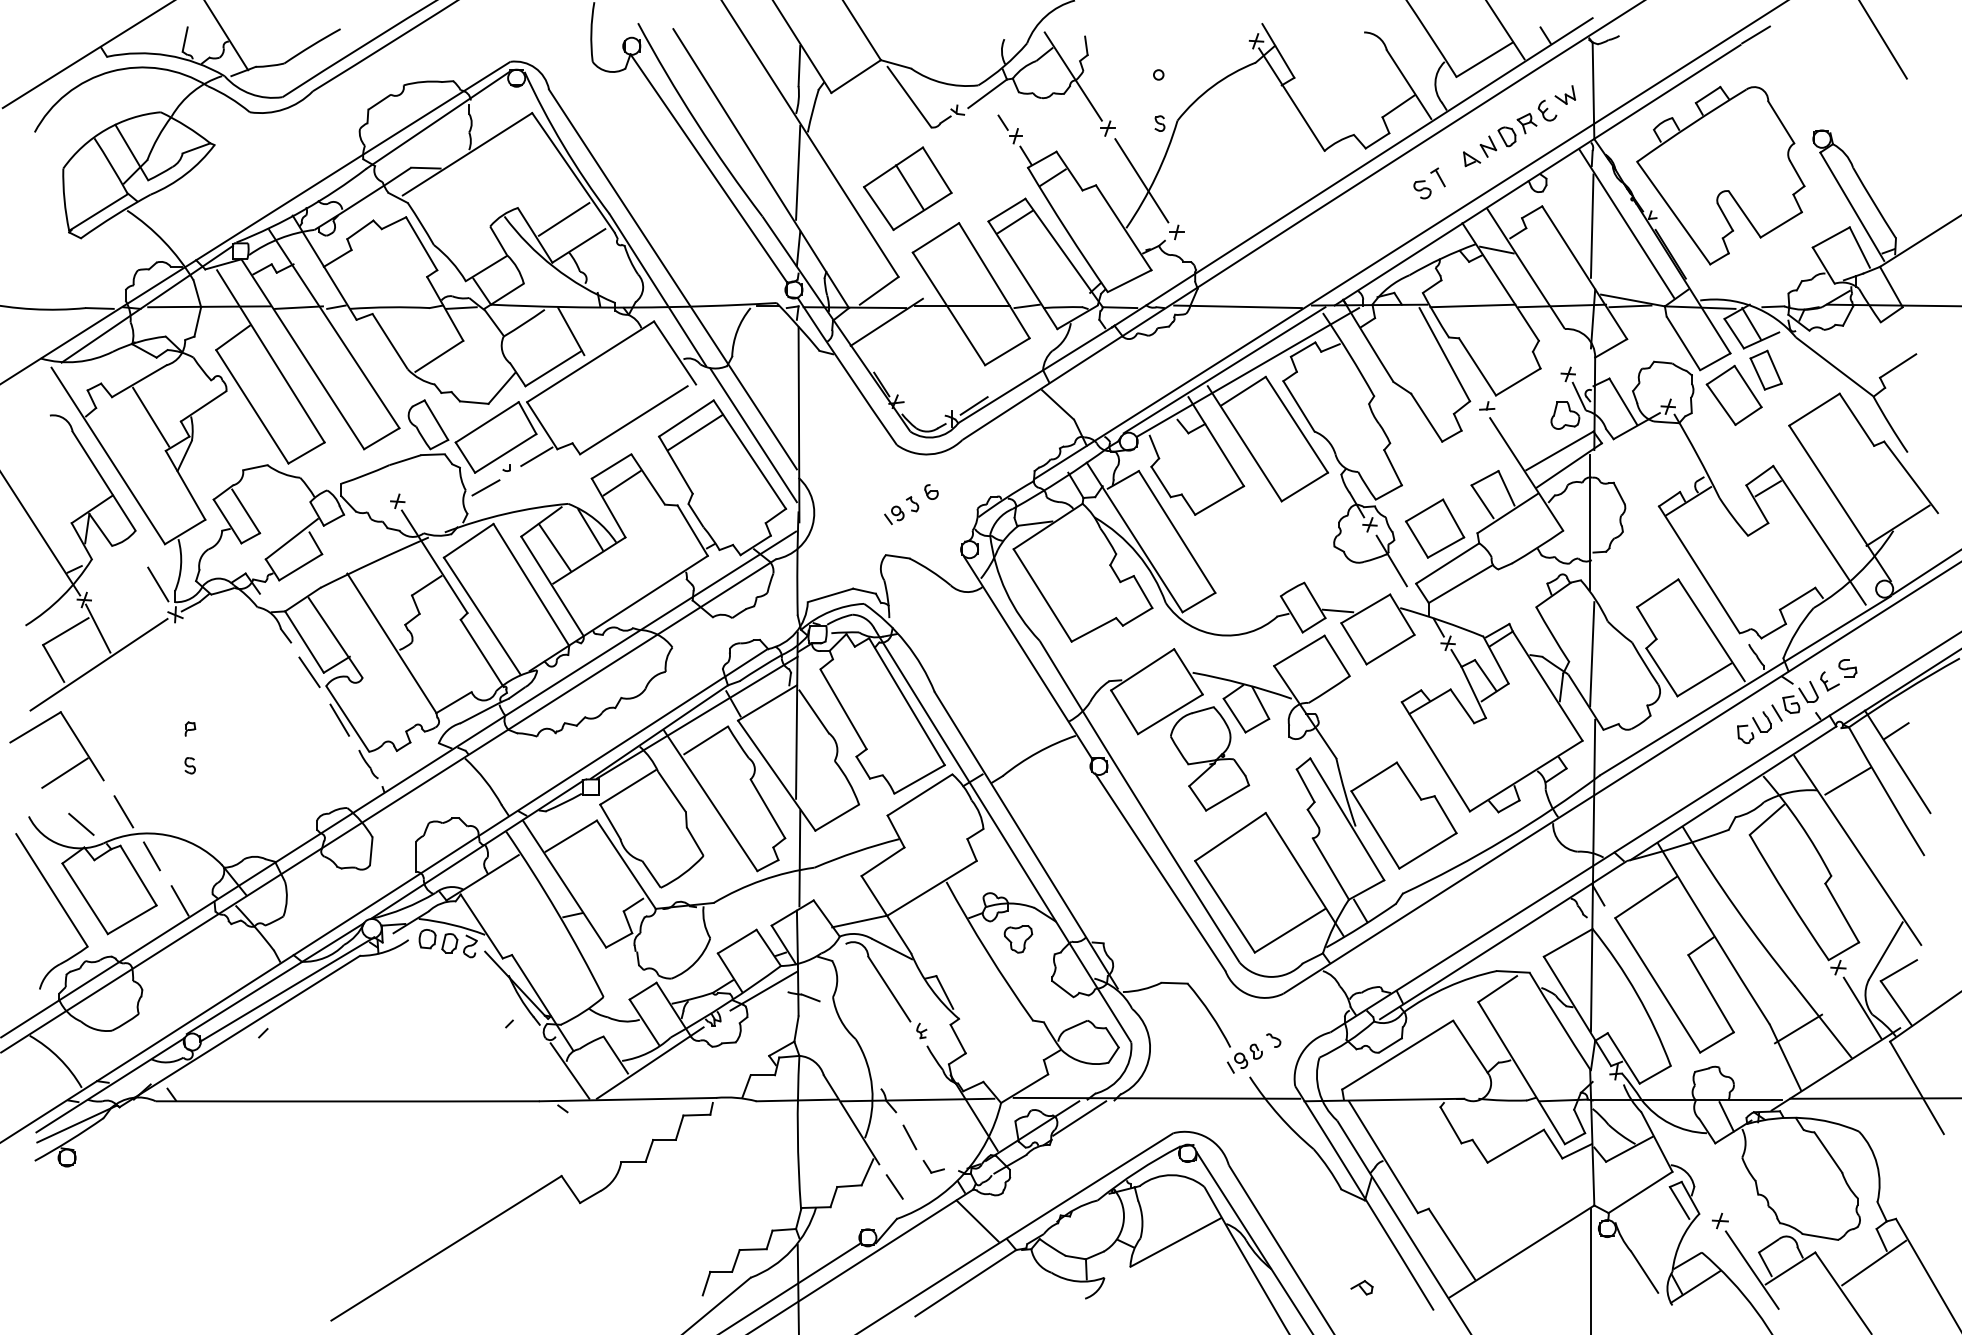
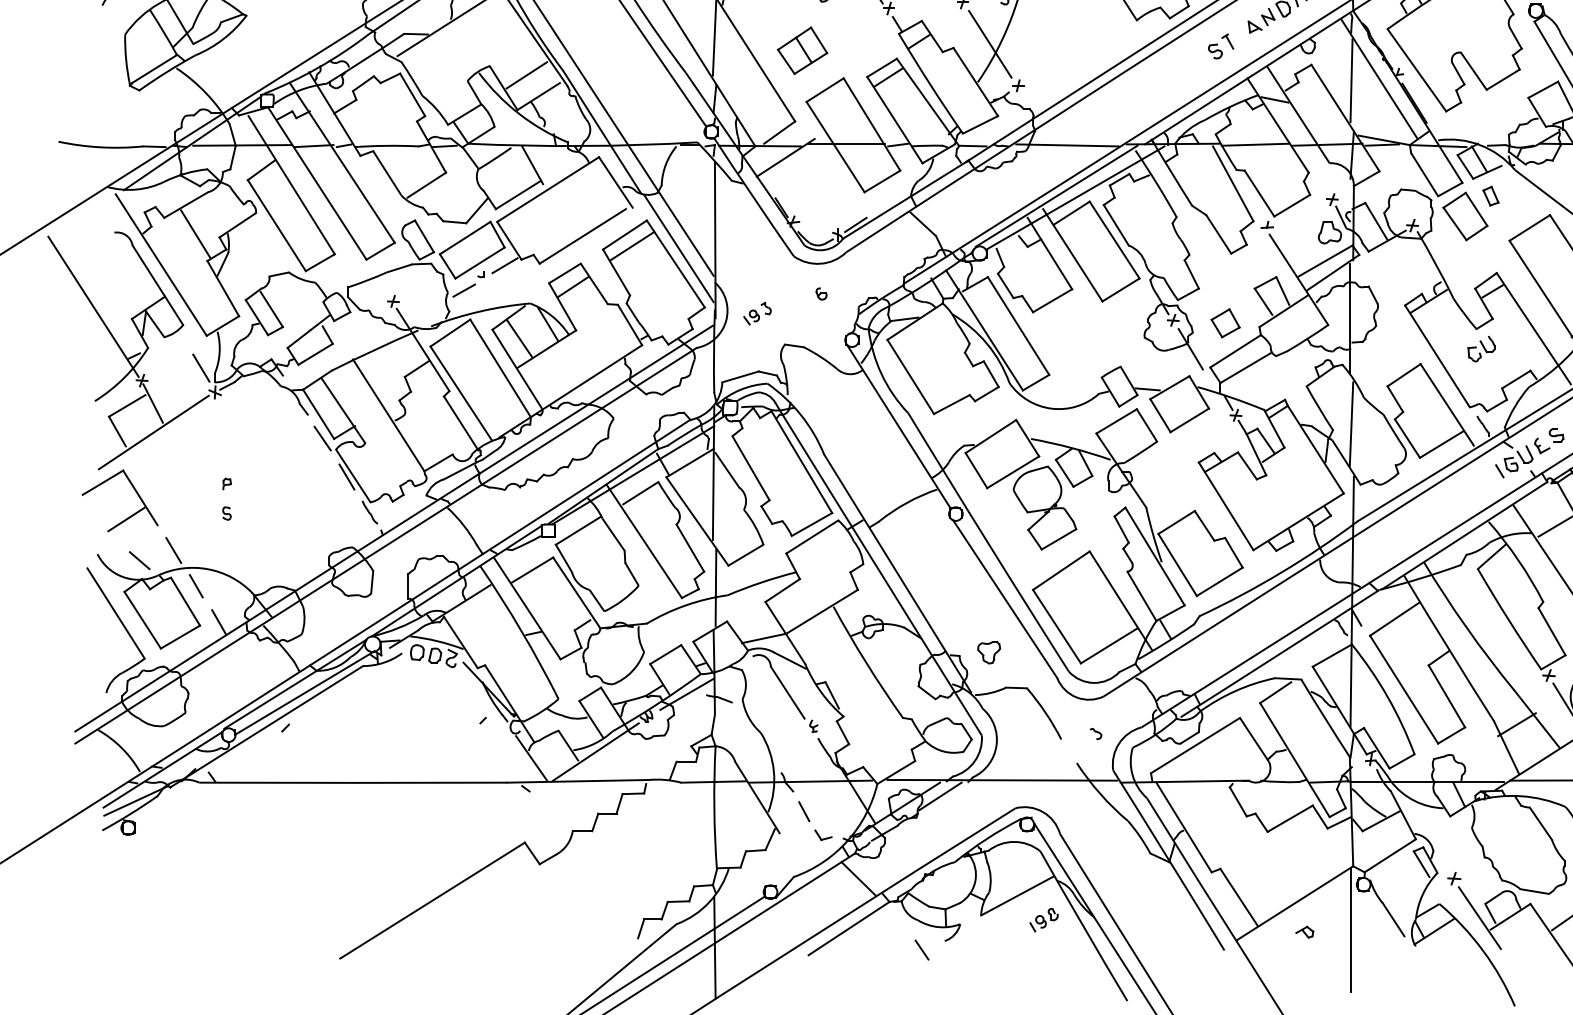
part: (907, 188) -> (802, 50), size x0.7
part: (1765, 369) -> (1490, 195), size x0.6
part: (901, 510) -> (757, 313), moved
part: (1435, 528) -> (1225, 323), size x0.6
part: (1754, 727) -> (1481, 348), moved
part: (1018, 939) -> (989, 652), moved
part: (1244, 1058) -> (1043, 920), moved
line: (894, 1186) -> (921, 949), moved
part: (1361, 1287) -> (1304, 932), moved

